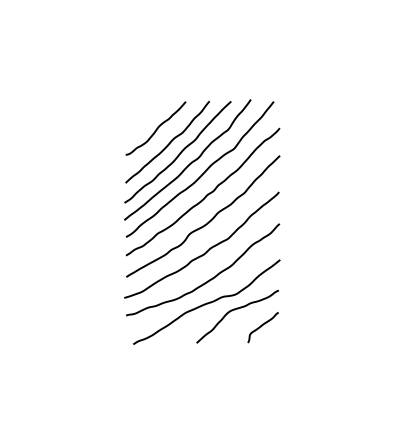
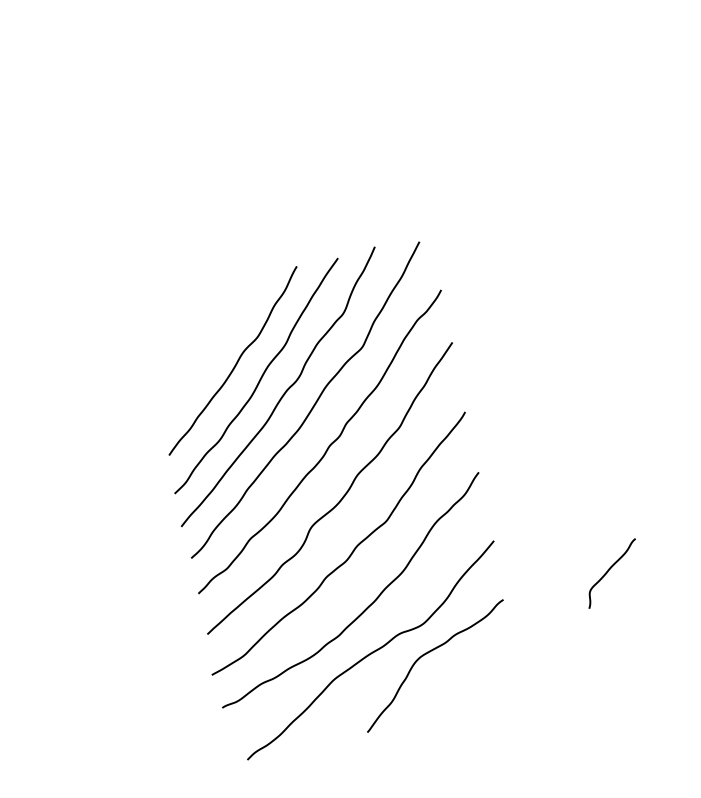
curve: (156, 128) -> (206, 339), removed
curve: (262, 326) -> (610, 571), moved

